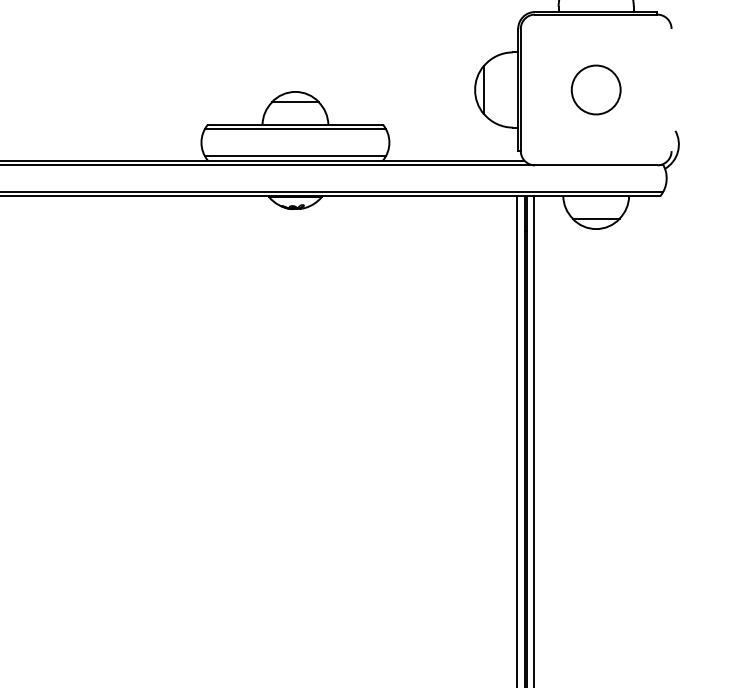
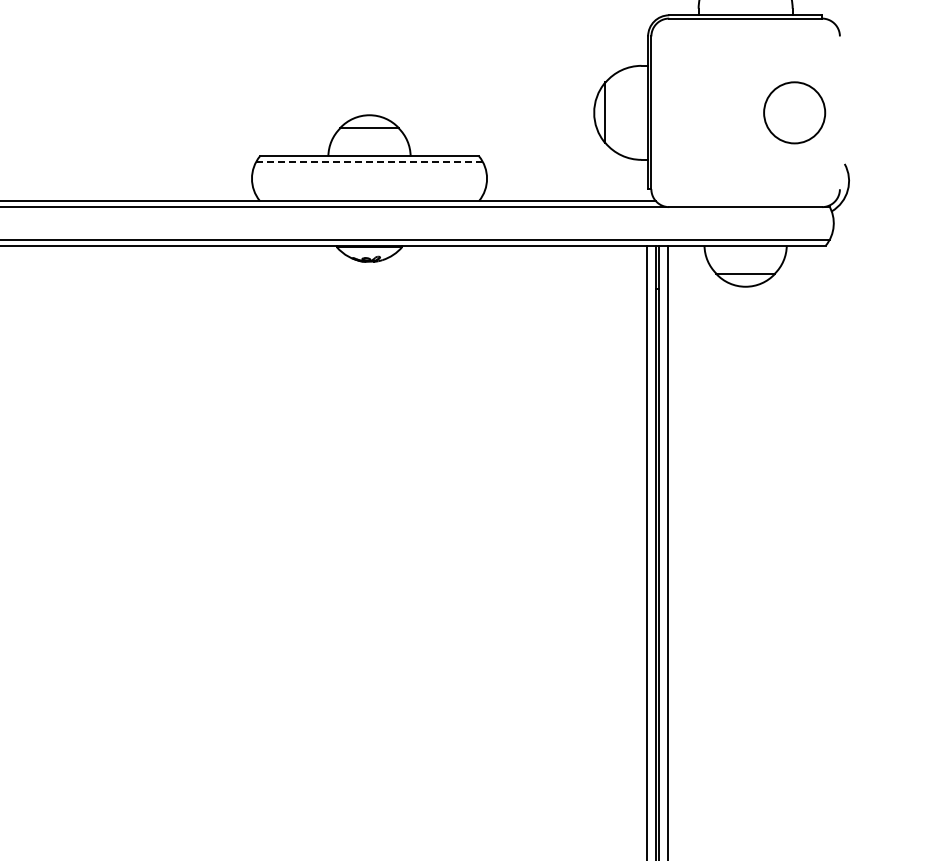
circle: (596, 89) -> (794, 112), moved
line: (296, 129) -> (370, 162), solid -> dashed
line: (295, 156) -> (369, 195), removed

